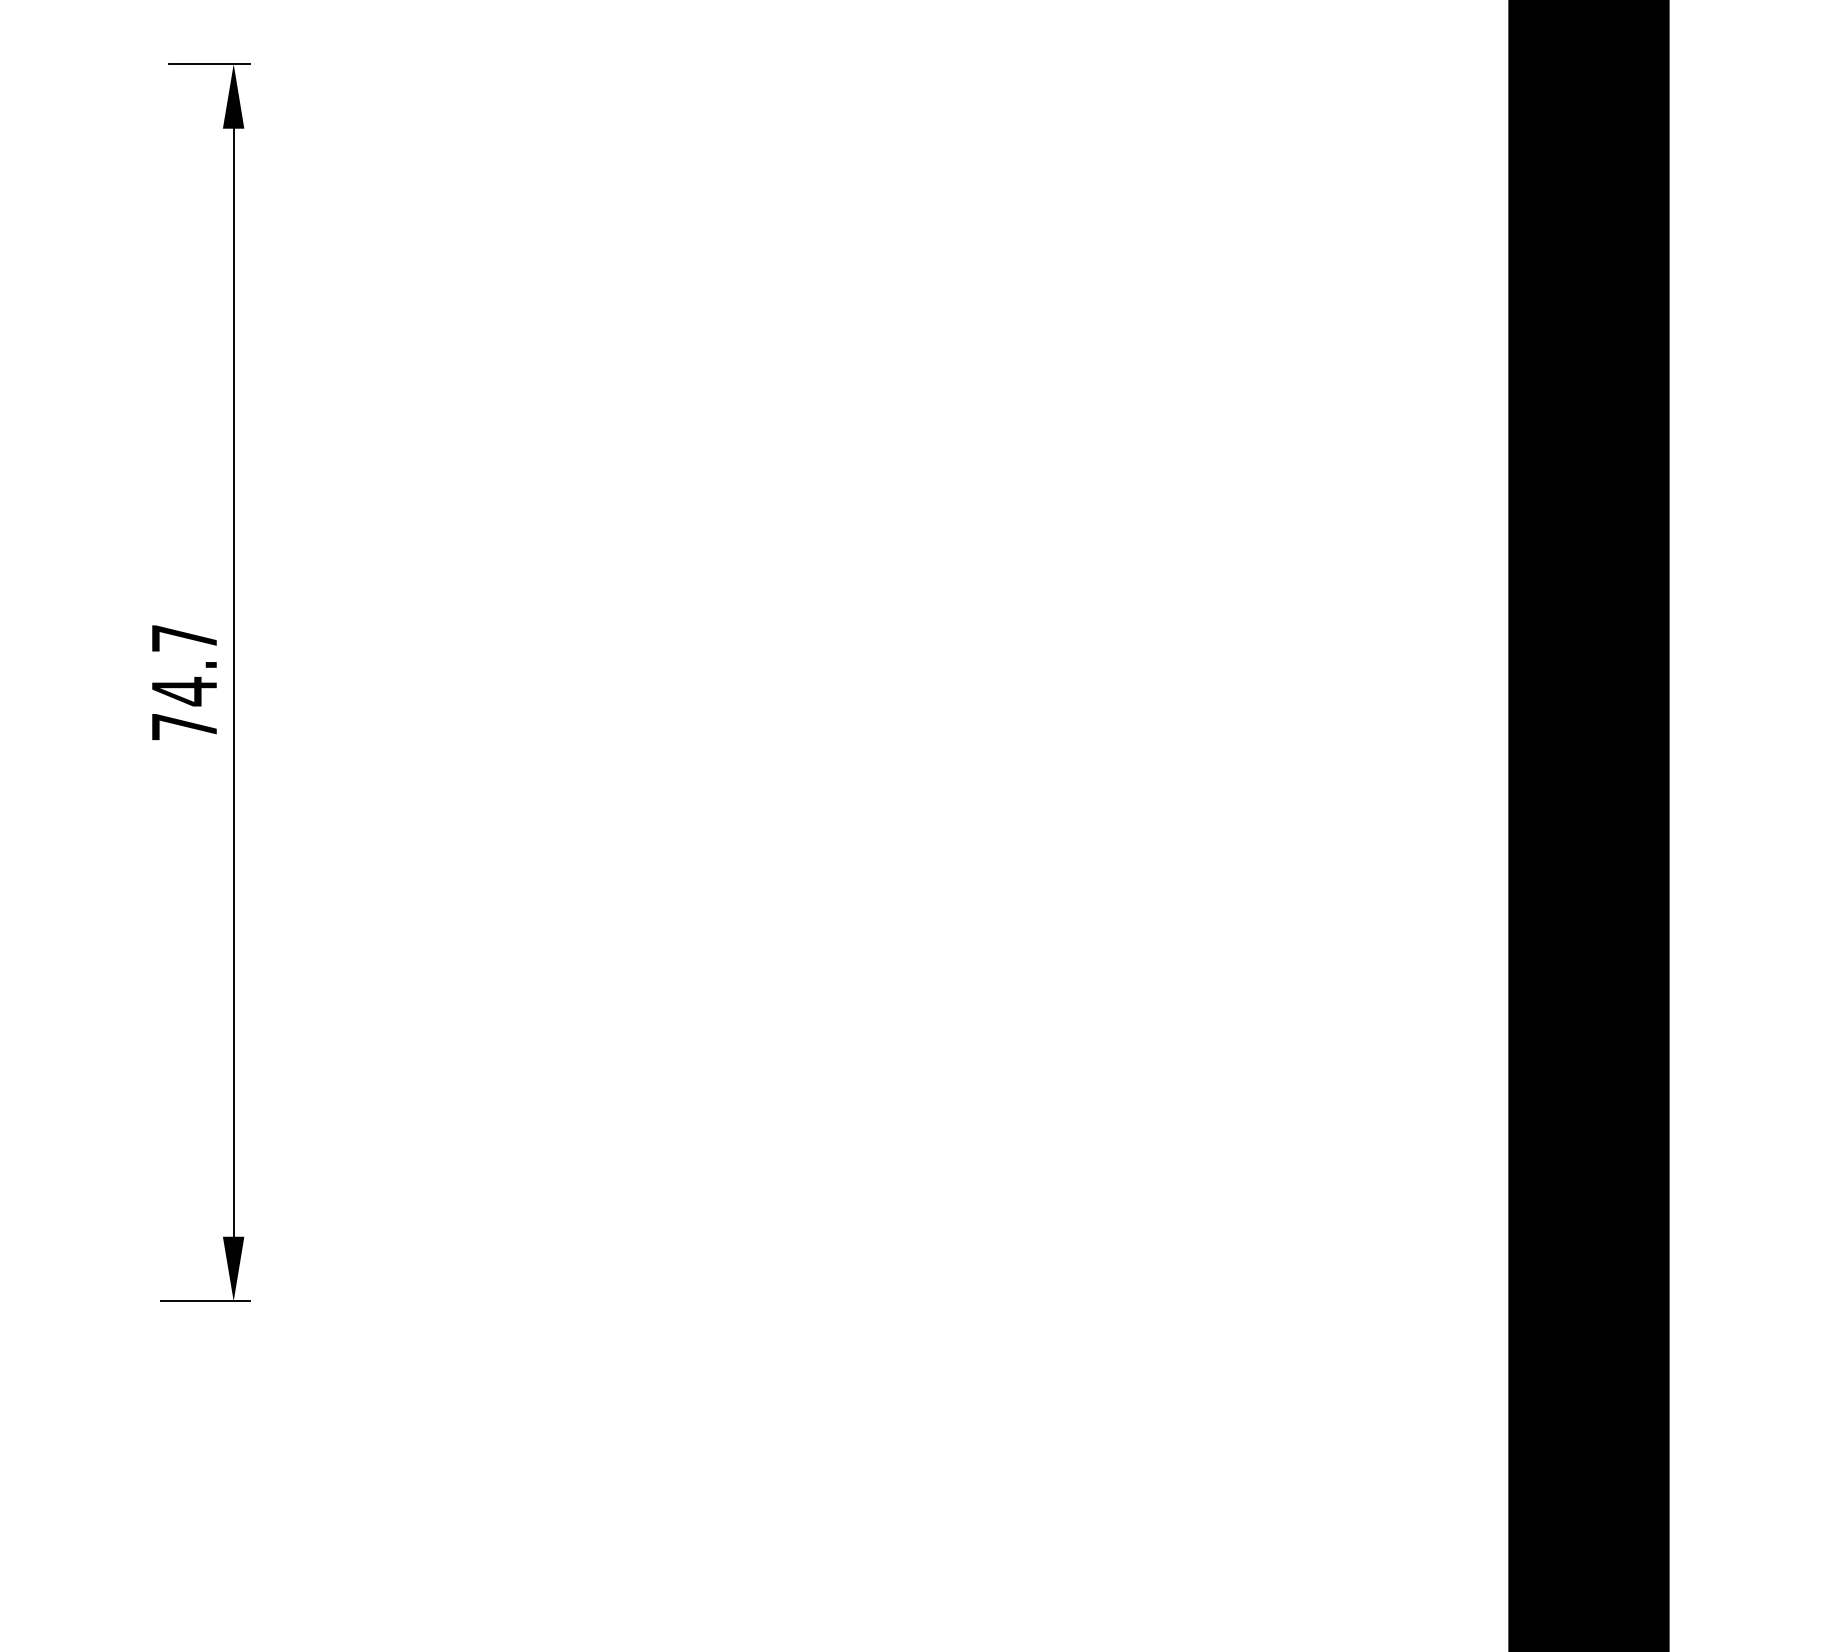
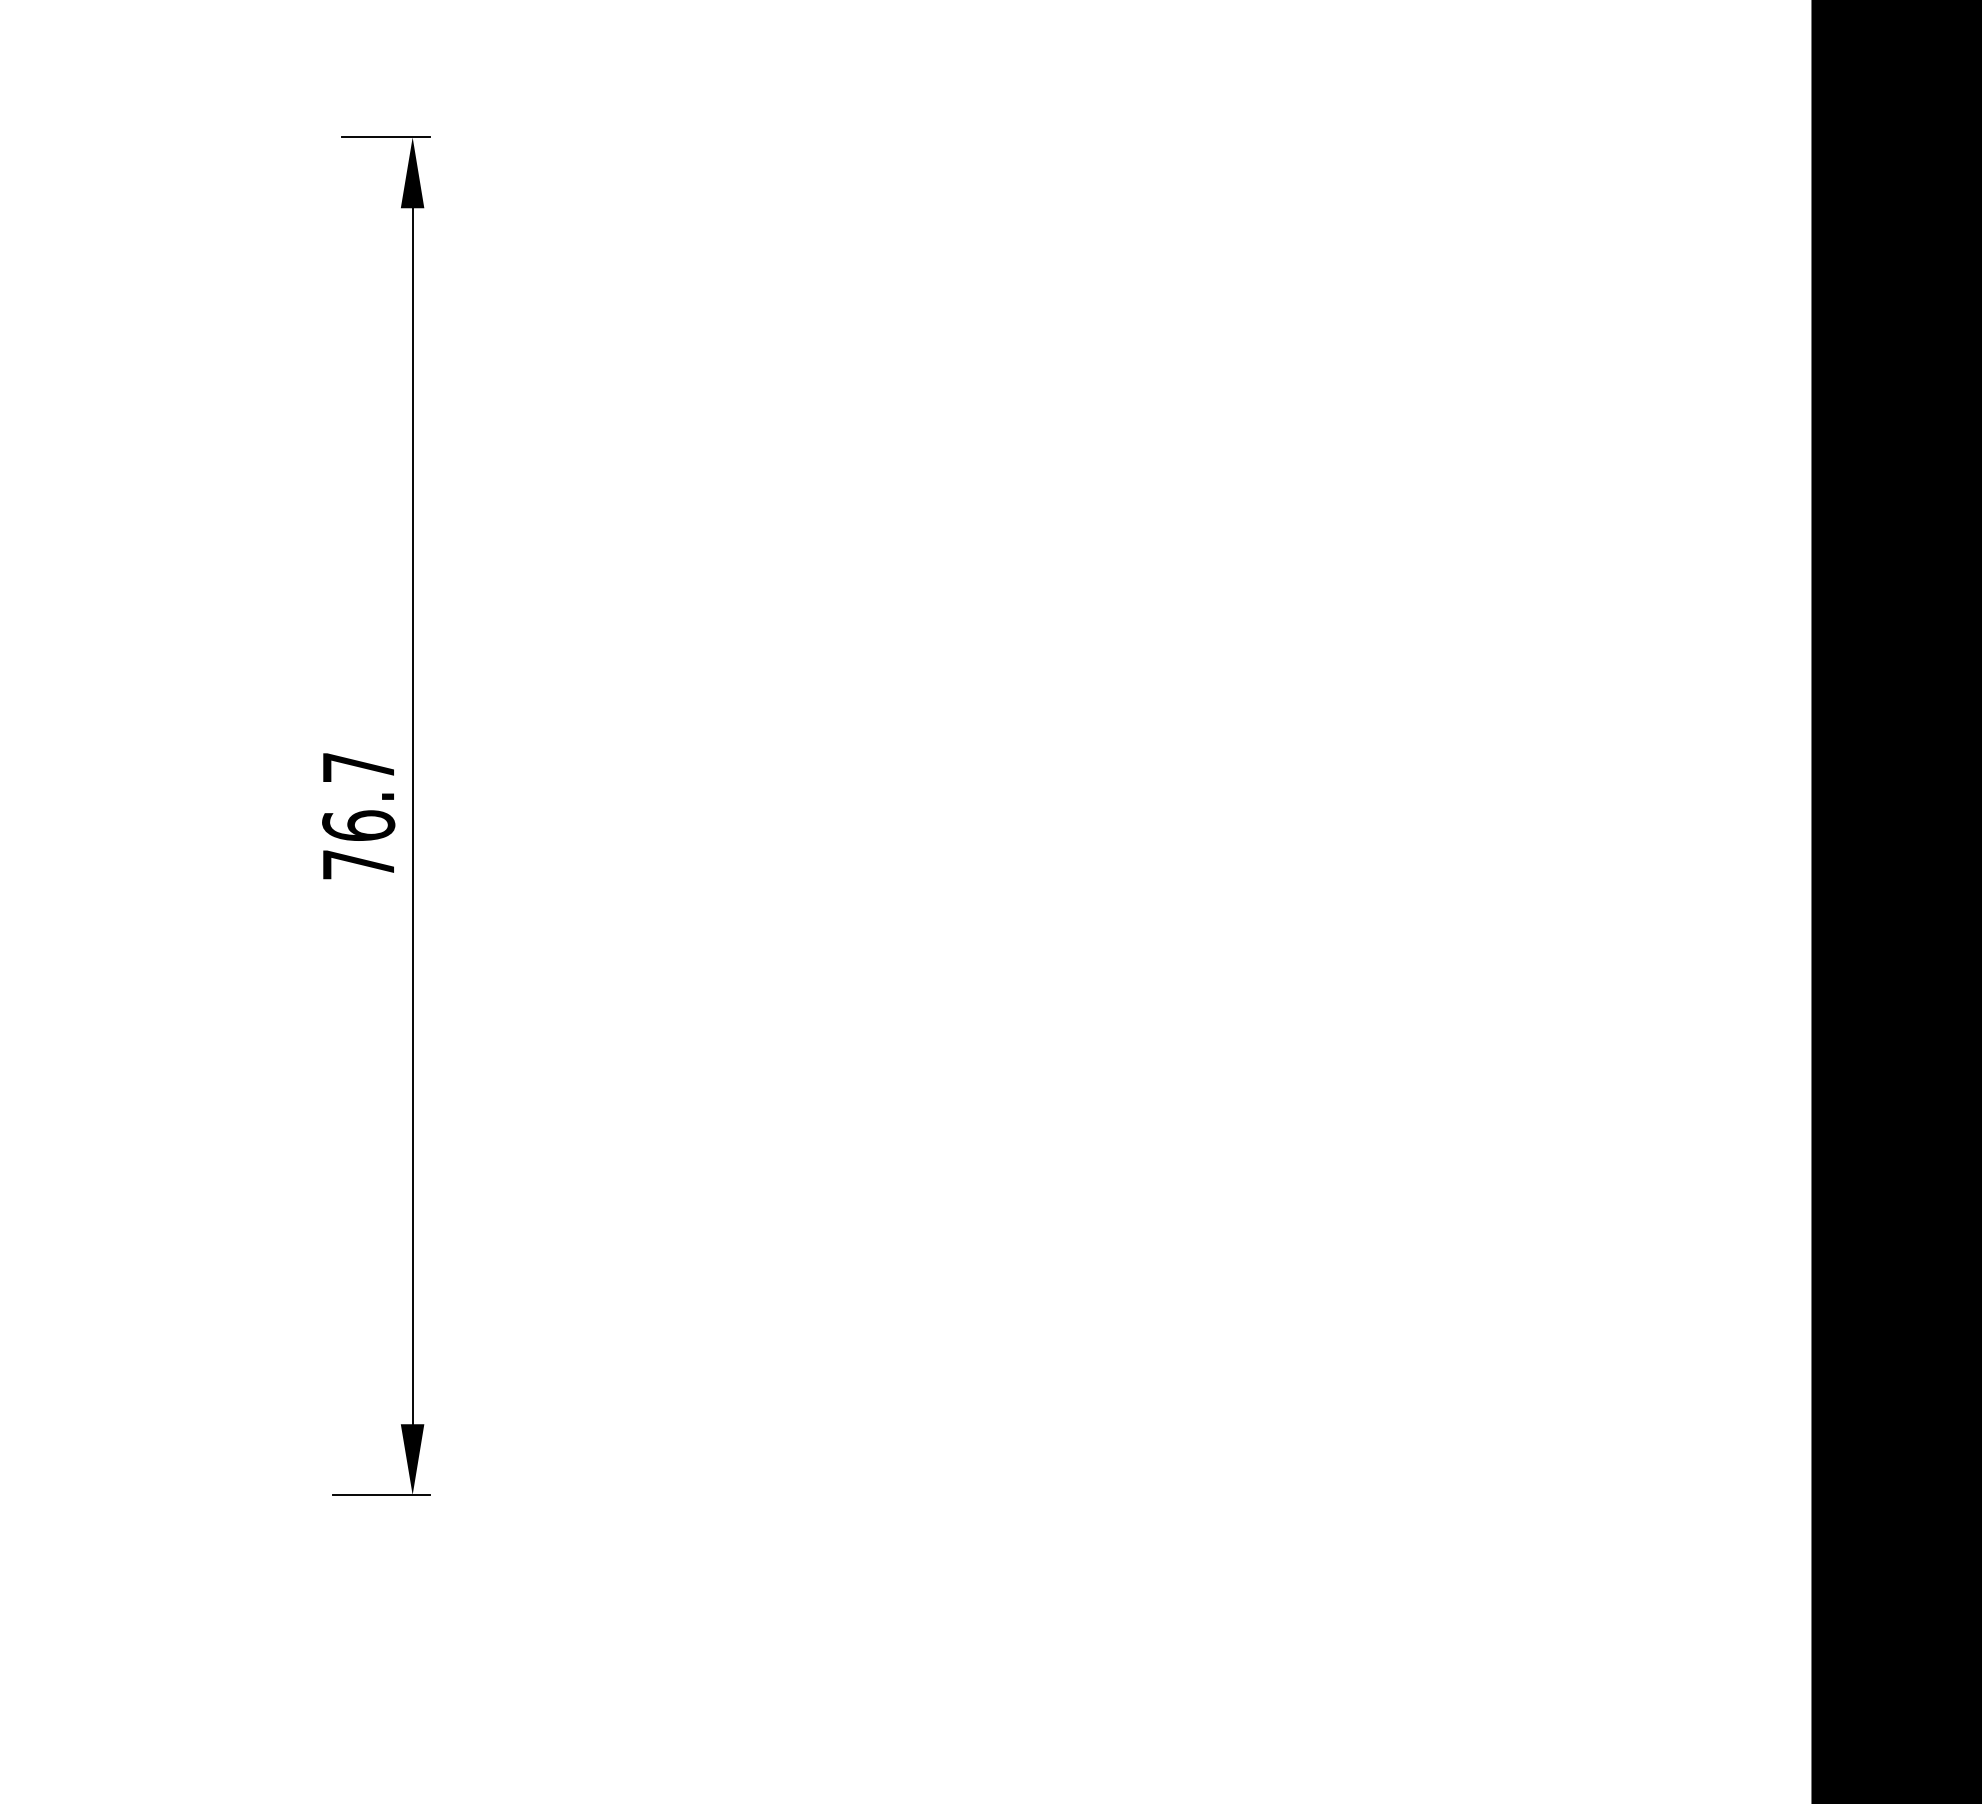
text: (184, 691) -> (358, 825), 74.7 -> 76.7

